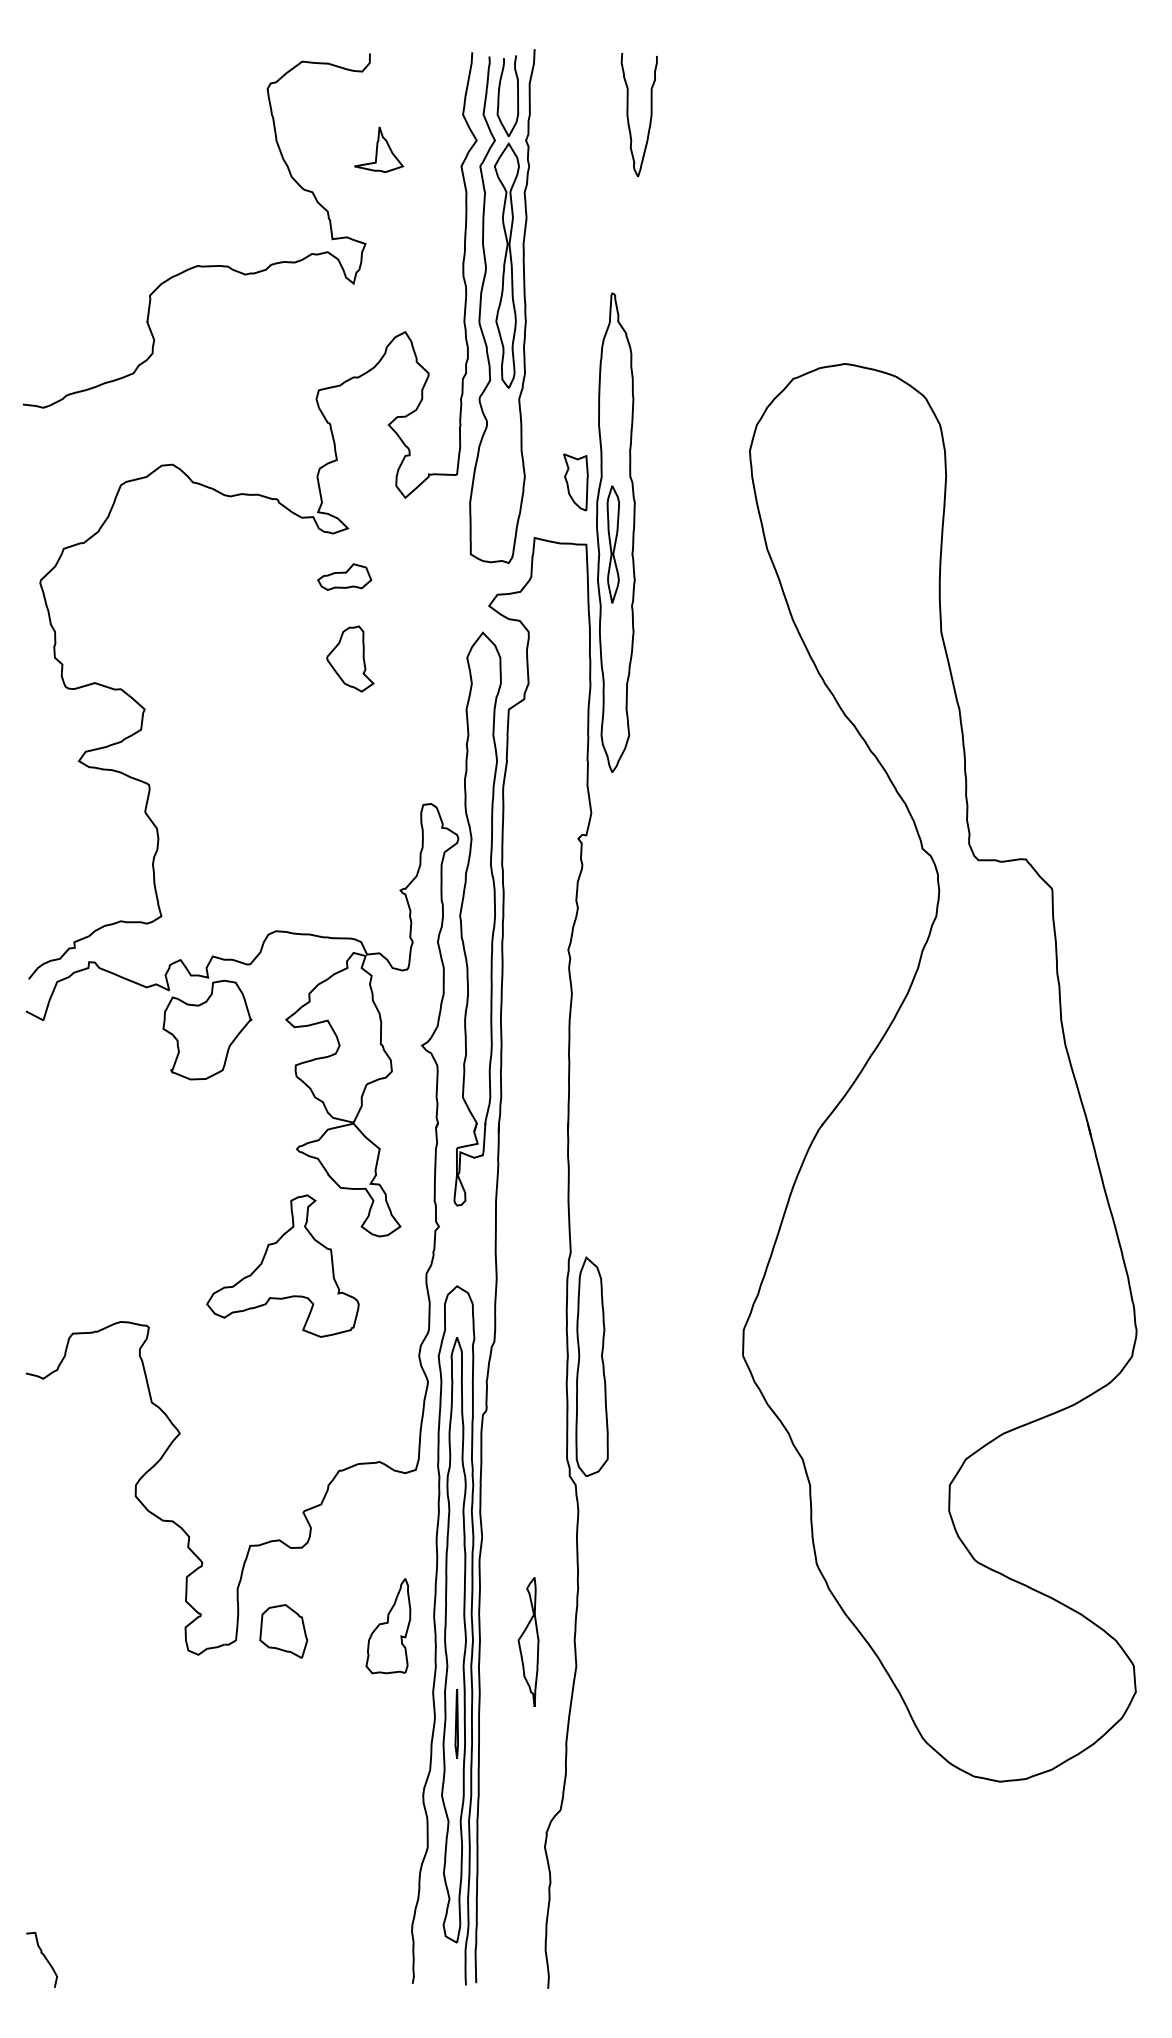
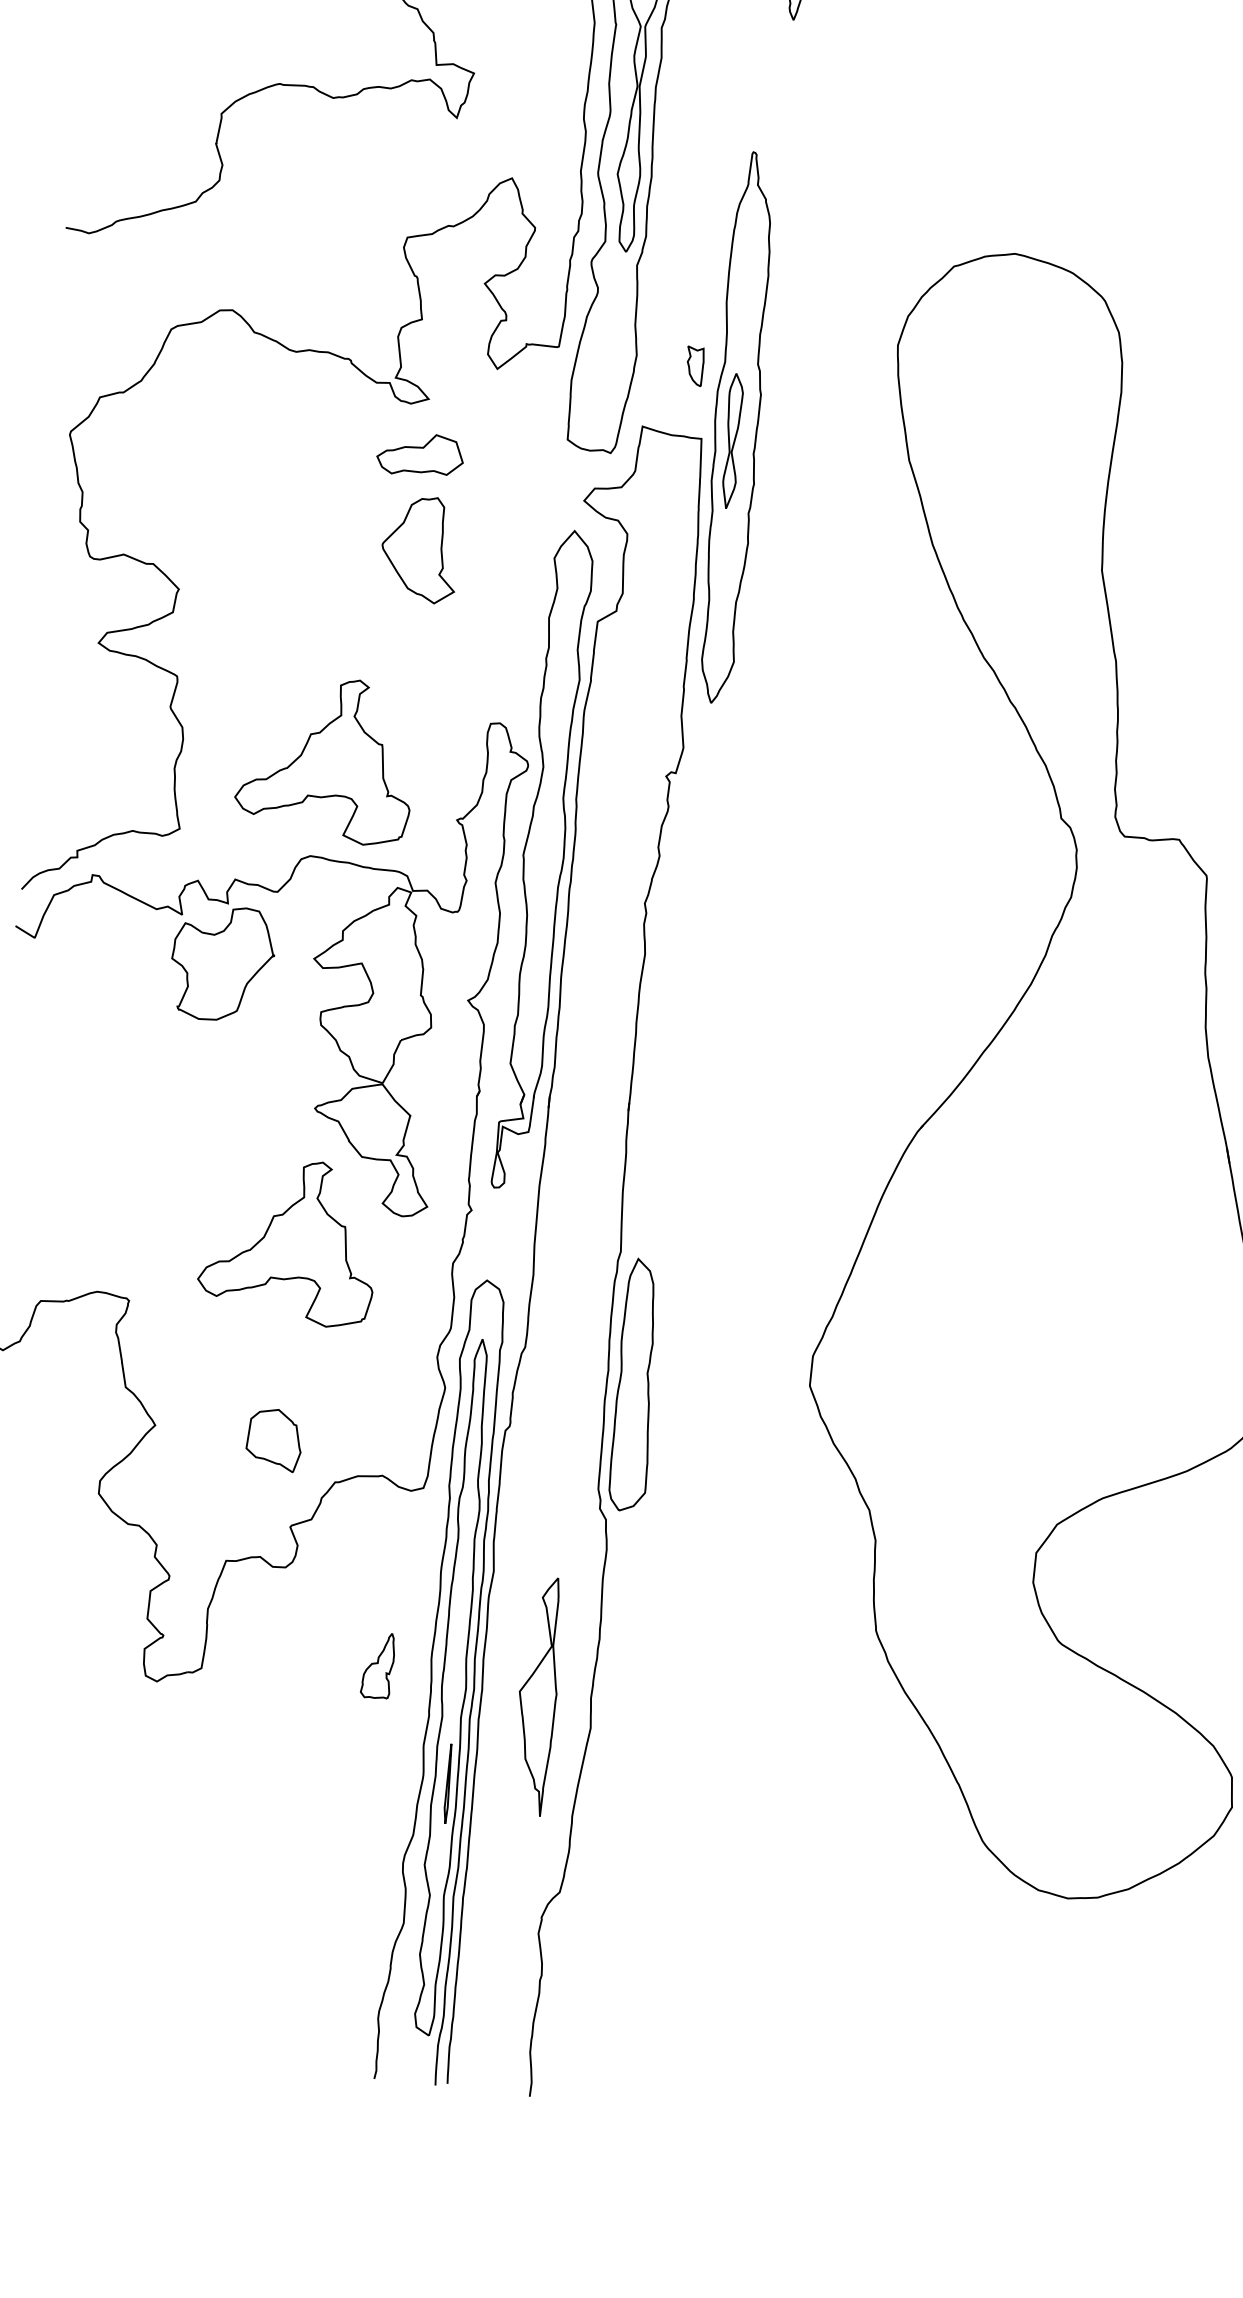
part: (575, 482) -> (694, 366), size x0.6
part: (344, 576) -> (420, 454), size x1.4
part: (350, 658) -> (420, 548), size x1.4
part: (282, 846) -> (325, 759), added
part: (388, 1626) -> (378, 1665), size x0.6
part: (283, 1631) -> (273, 1440), moved
part: (528, 1641) -> (537, 1695), size x1.6

